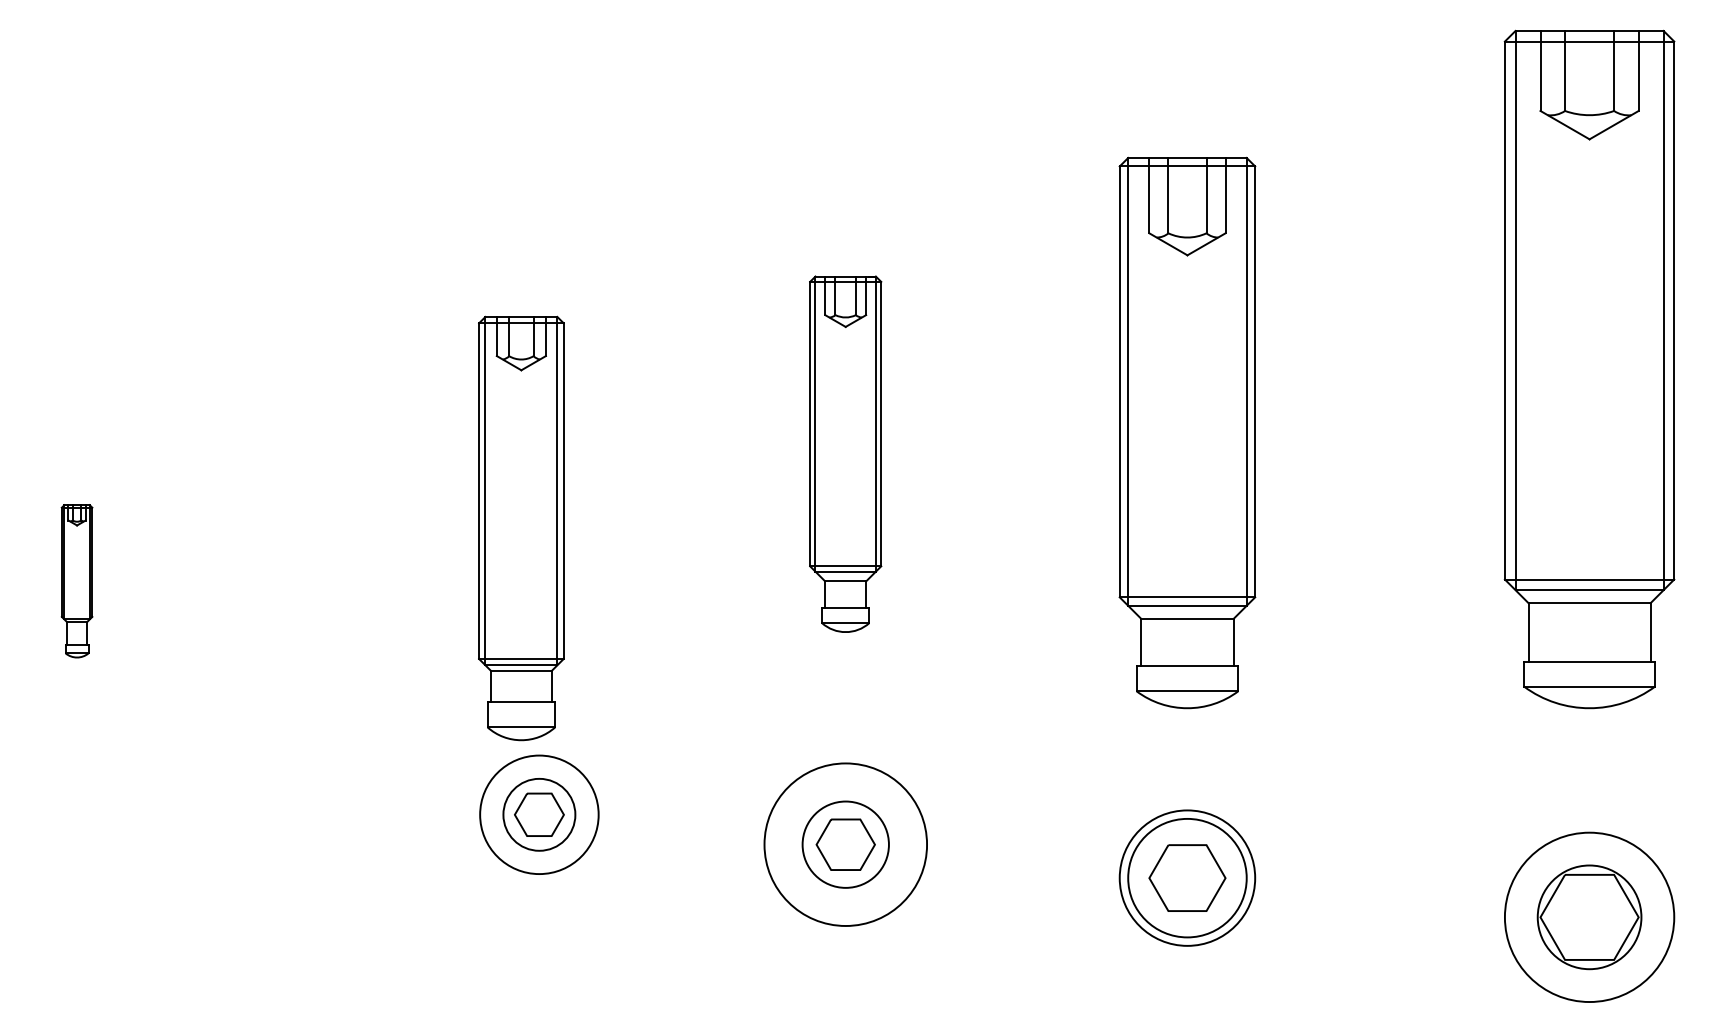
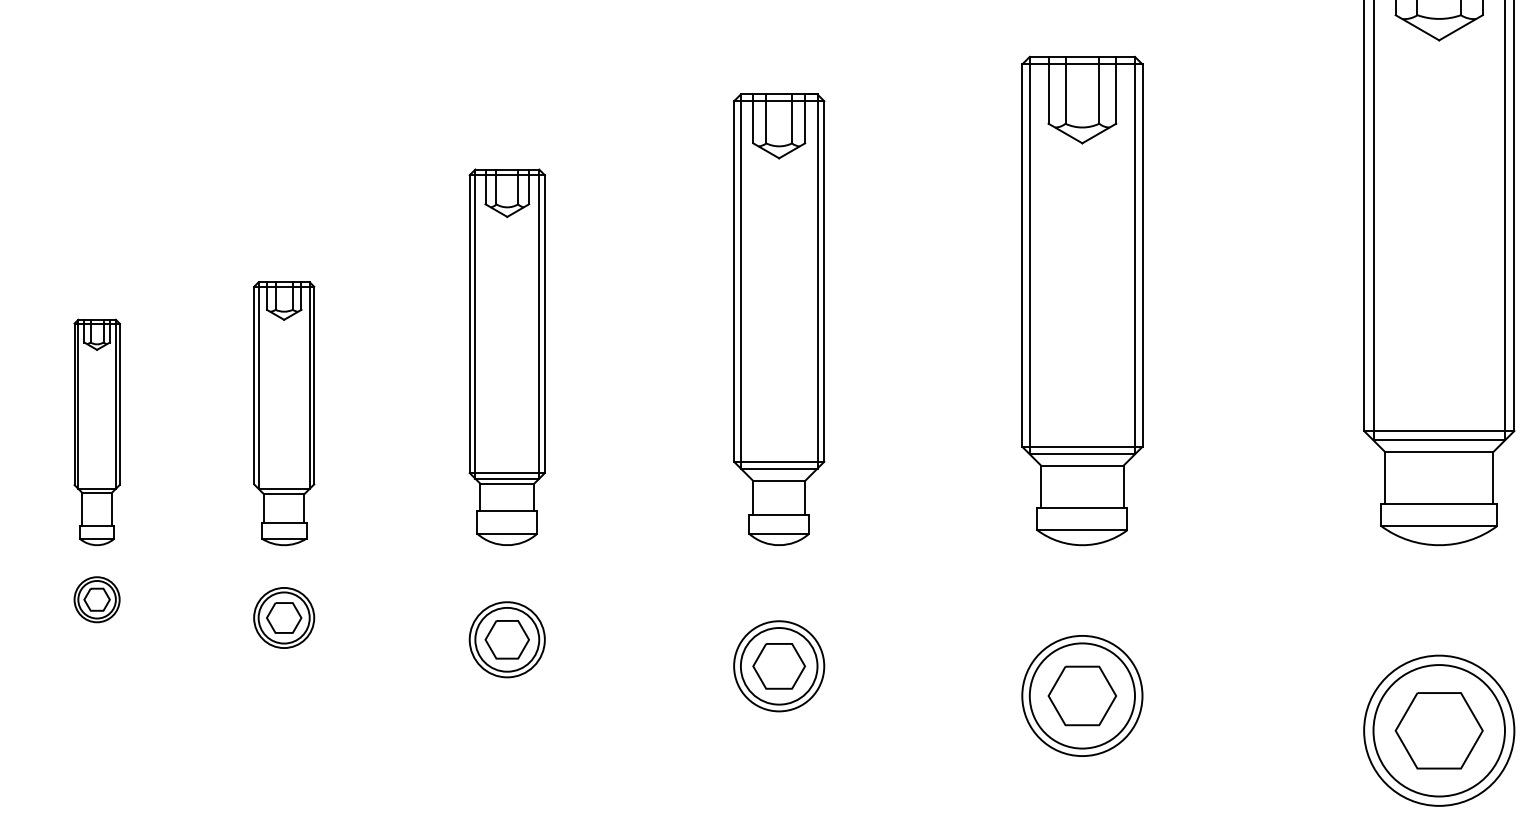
part: (845, 454) -> (778, 320), size x1.43
part: (521, 528) -> (507, 357), moved
part: (287, 559) -> (283, 413), added
part: (76, 581) -> (96, 432), size x1.67
part: (76, 769) -> (96, 599), added
part: (287, 789) -> (283, 617), added
circle: (539, 814) -> (507, 639), size x0.71
circle: (845, 844) -> (778, 666), size x0.62
circle: (1589, 917) -> (1439, 730), size x1.43

